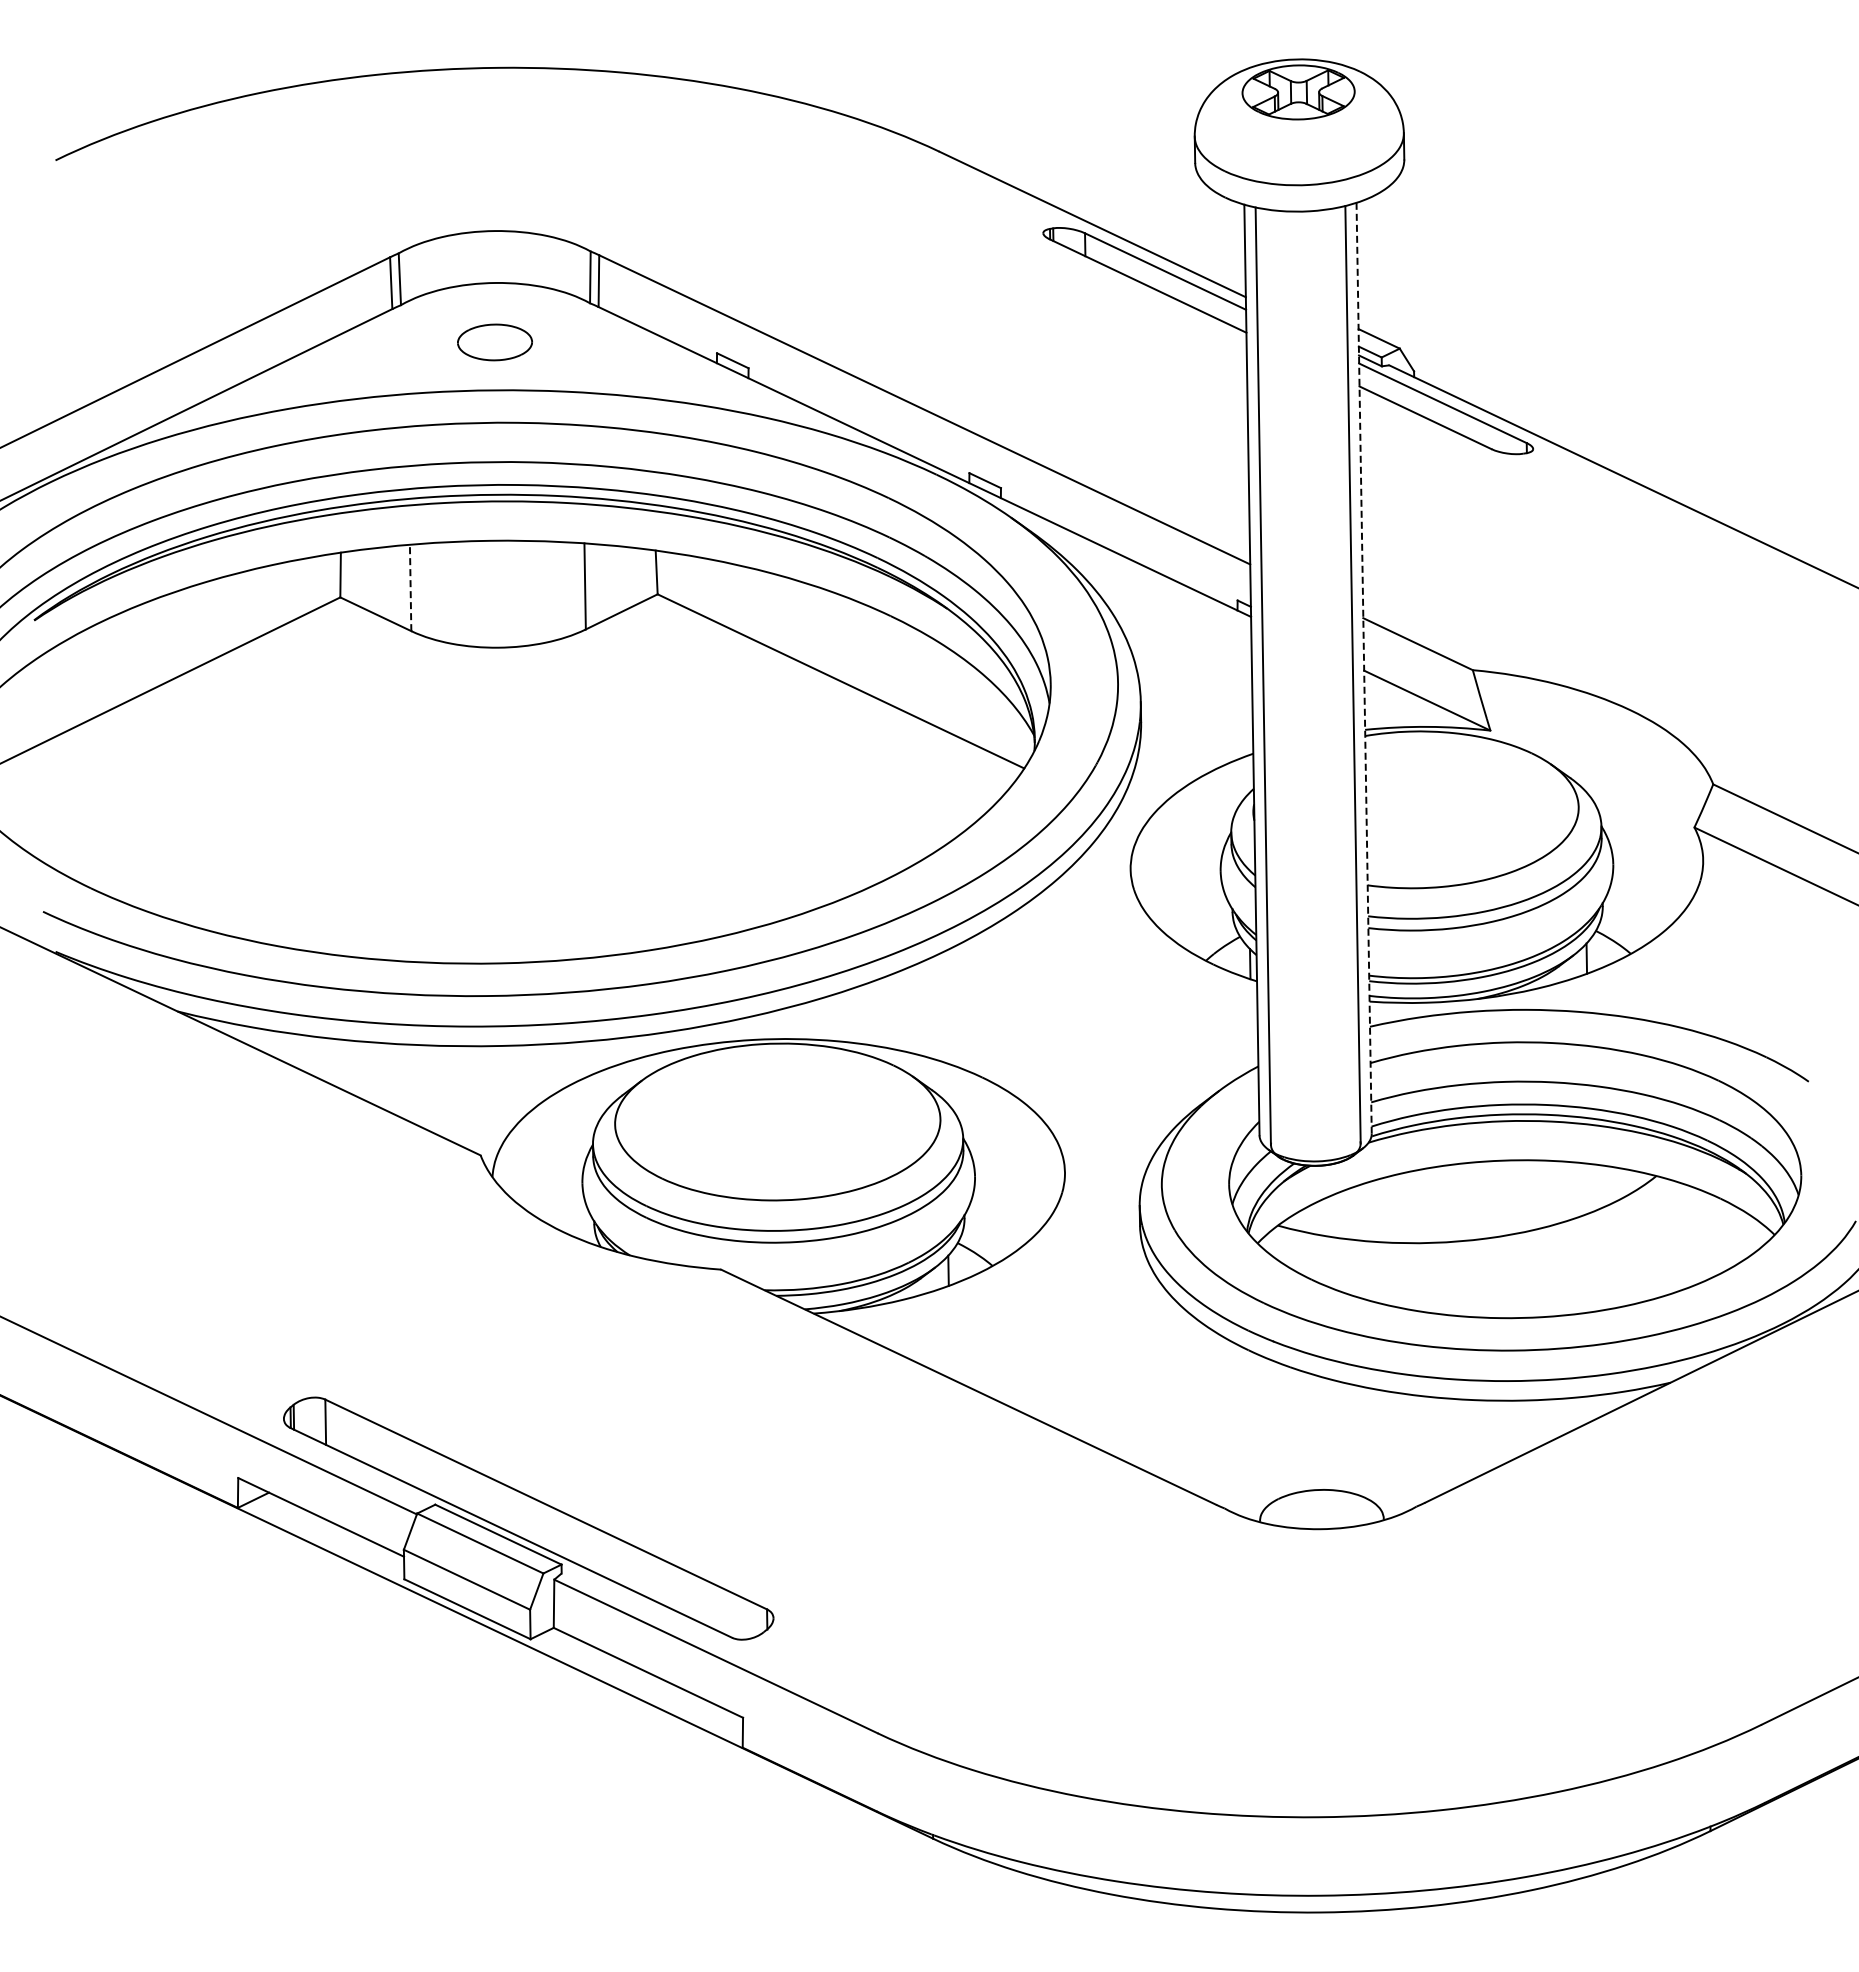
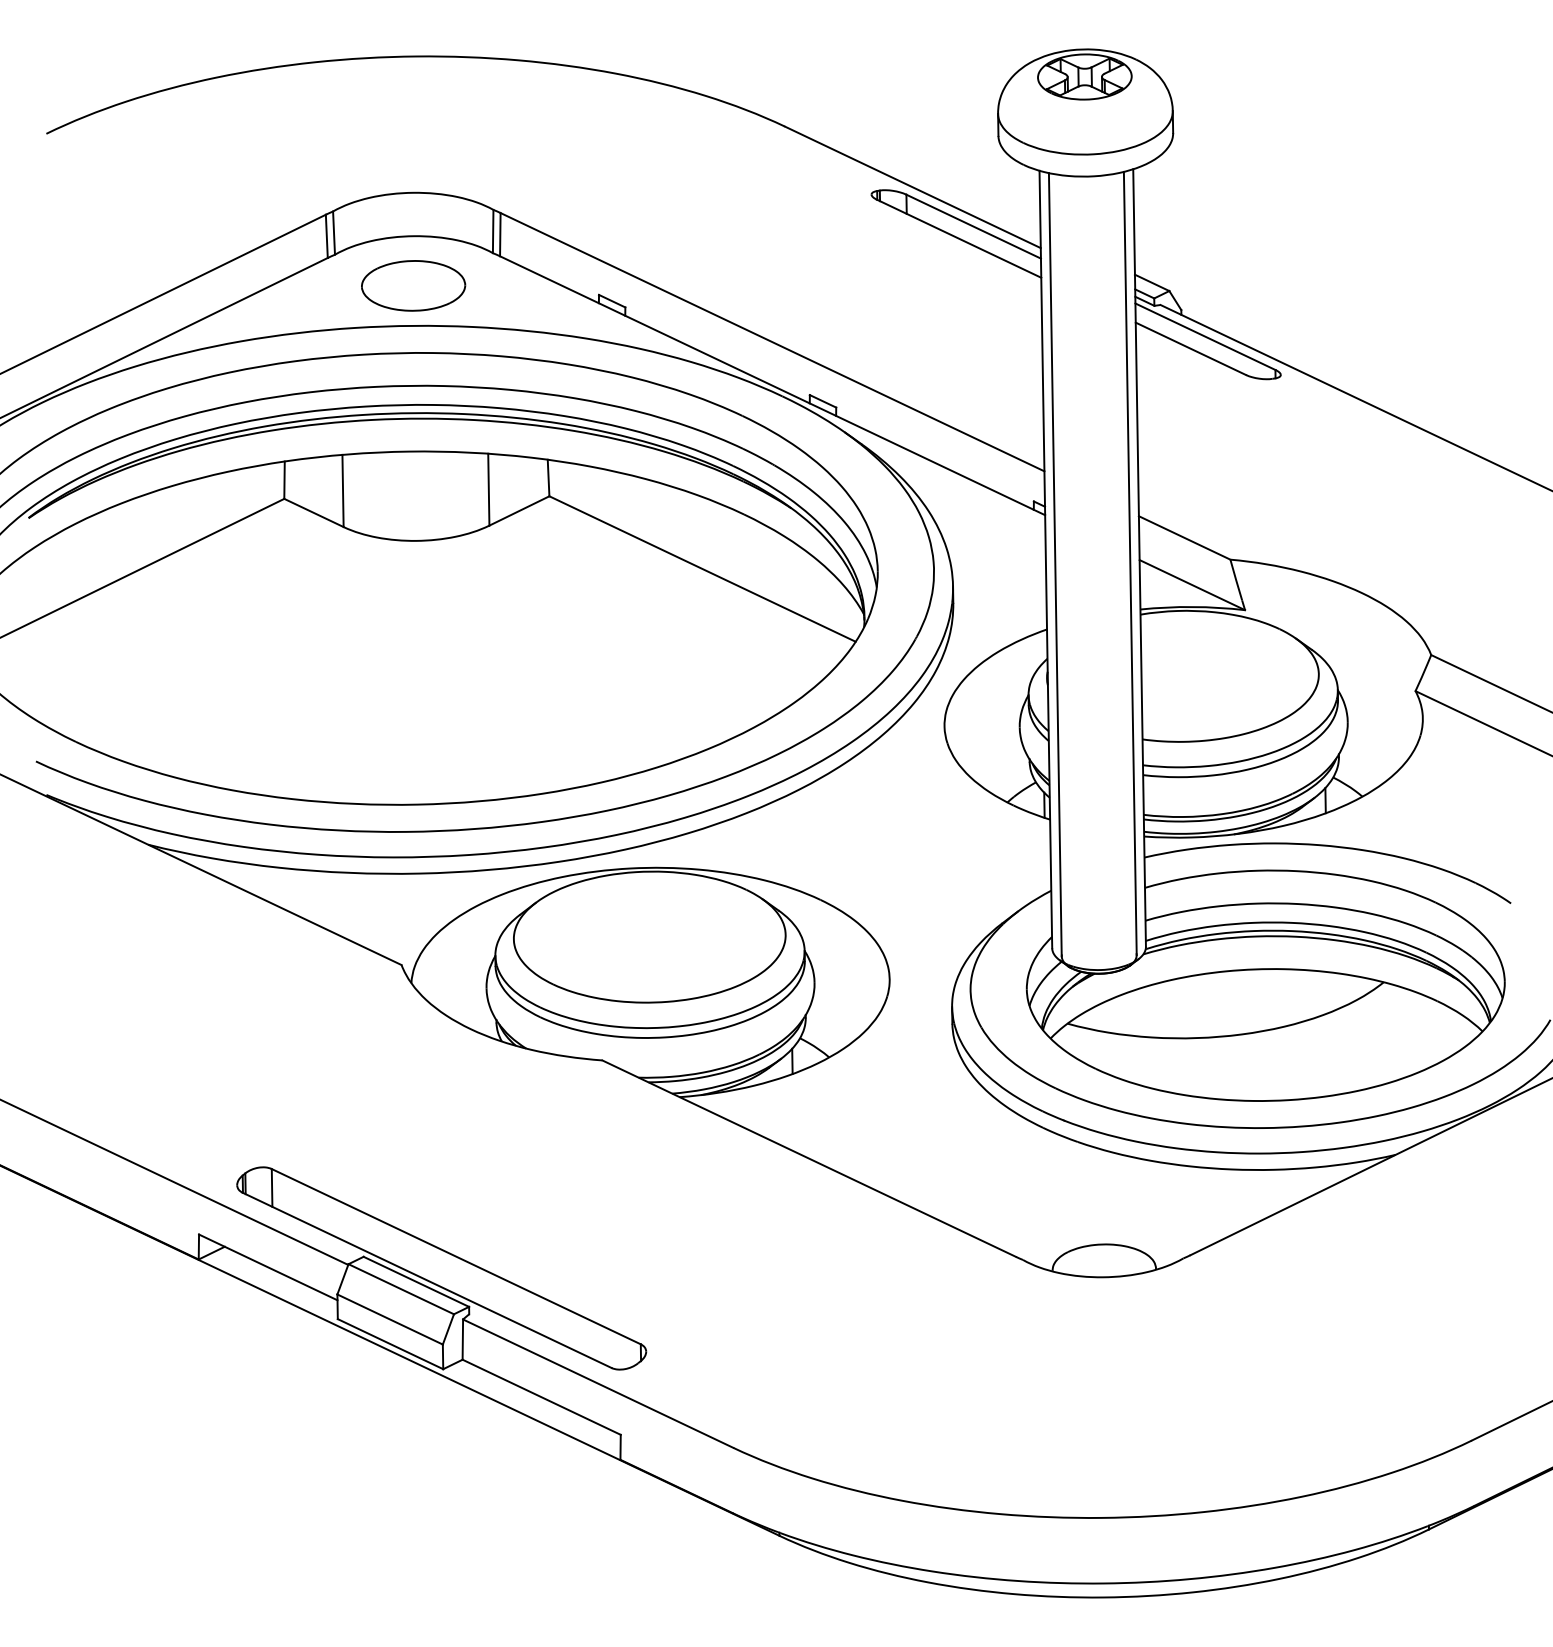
part: (494, 342) -> (413, 285), size x1.67
line: (410, 587) -> (342, 490), dashed -> solid
line: (1364, 668) -> (1139, 558), dashed -> solid

